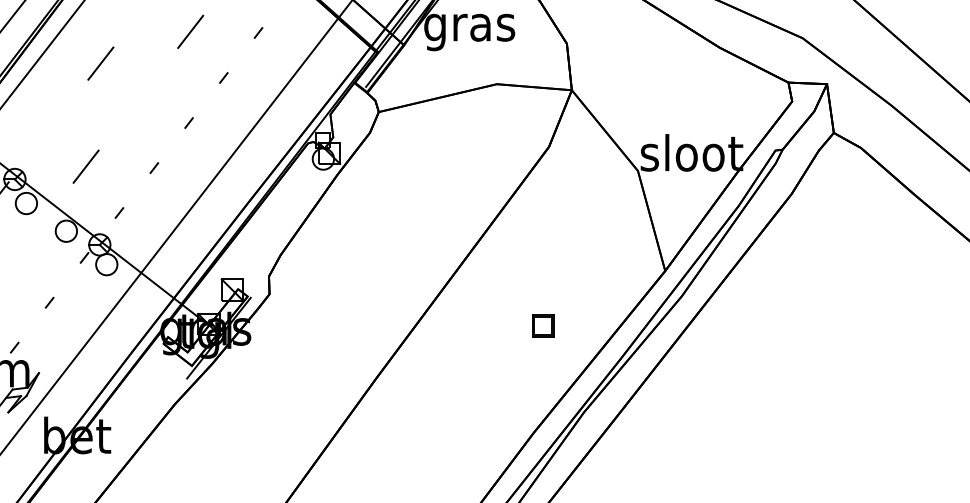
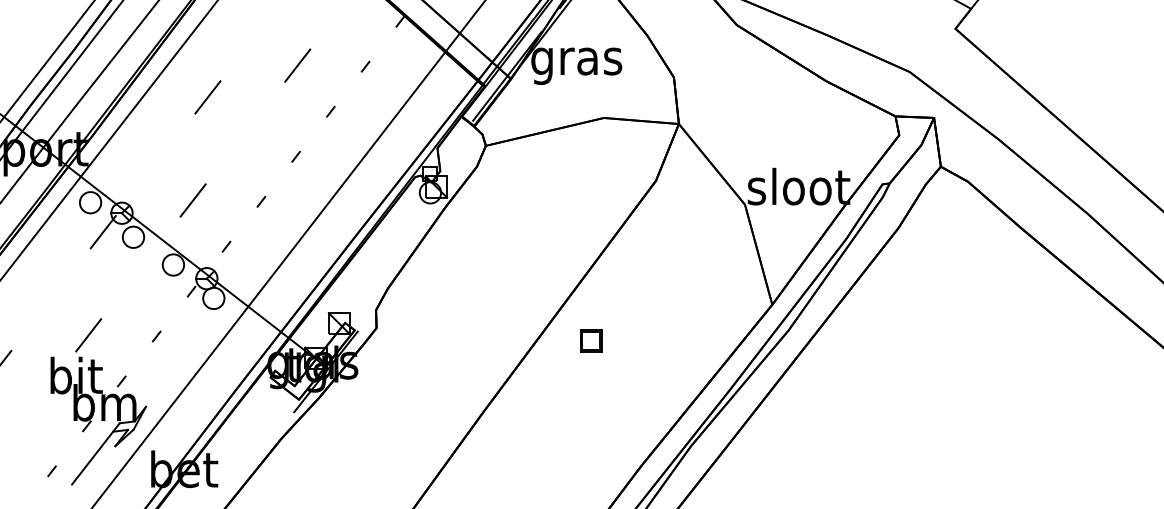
part: (543, 325) -> (591, 340), moved

